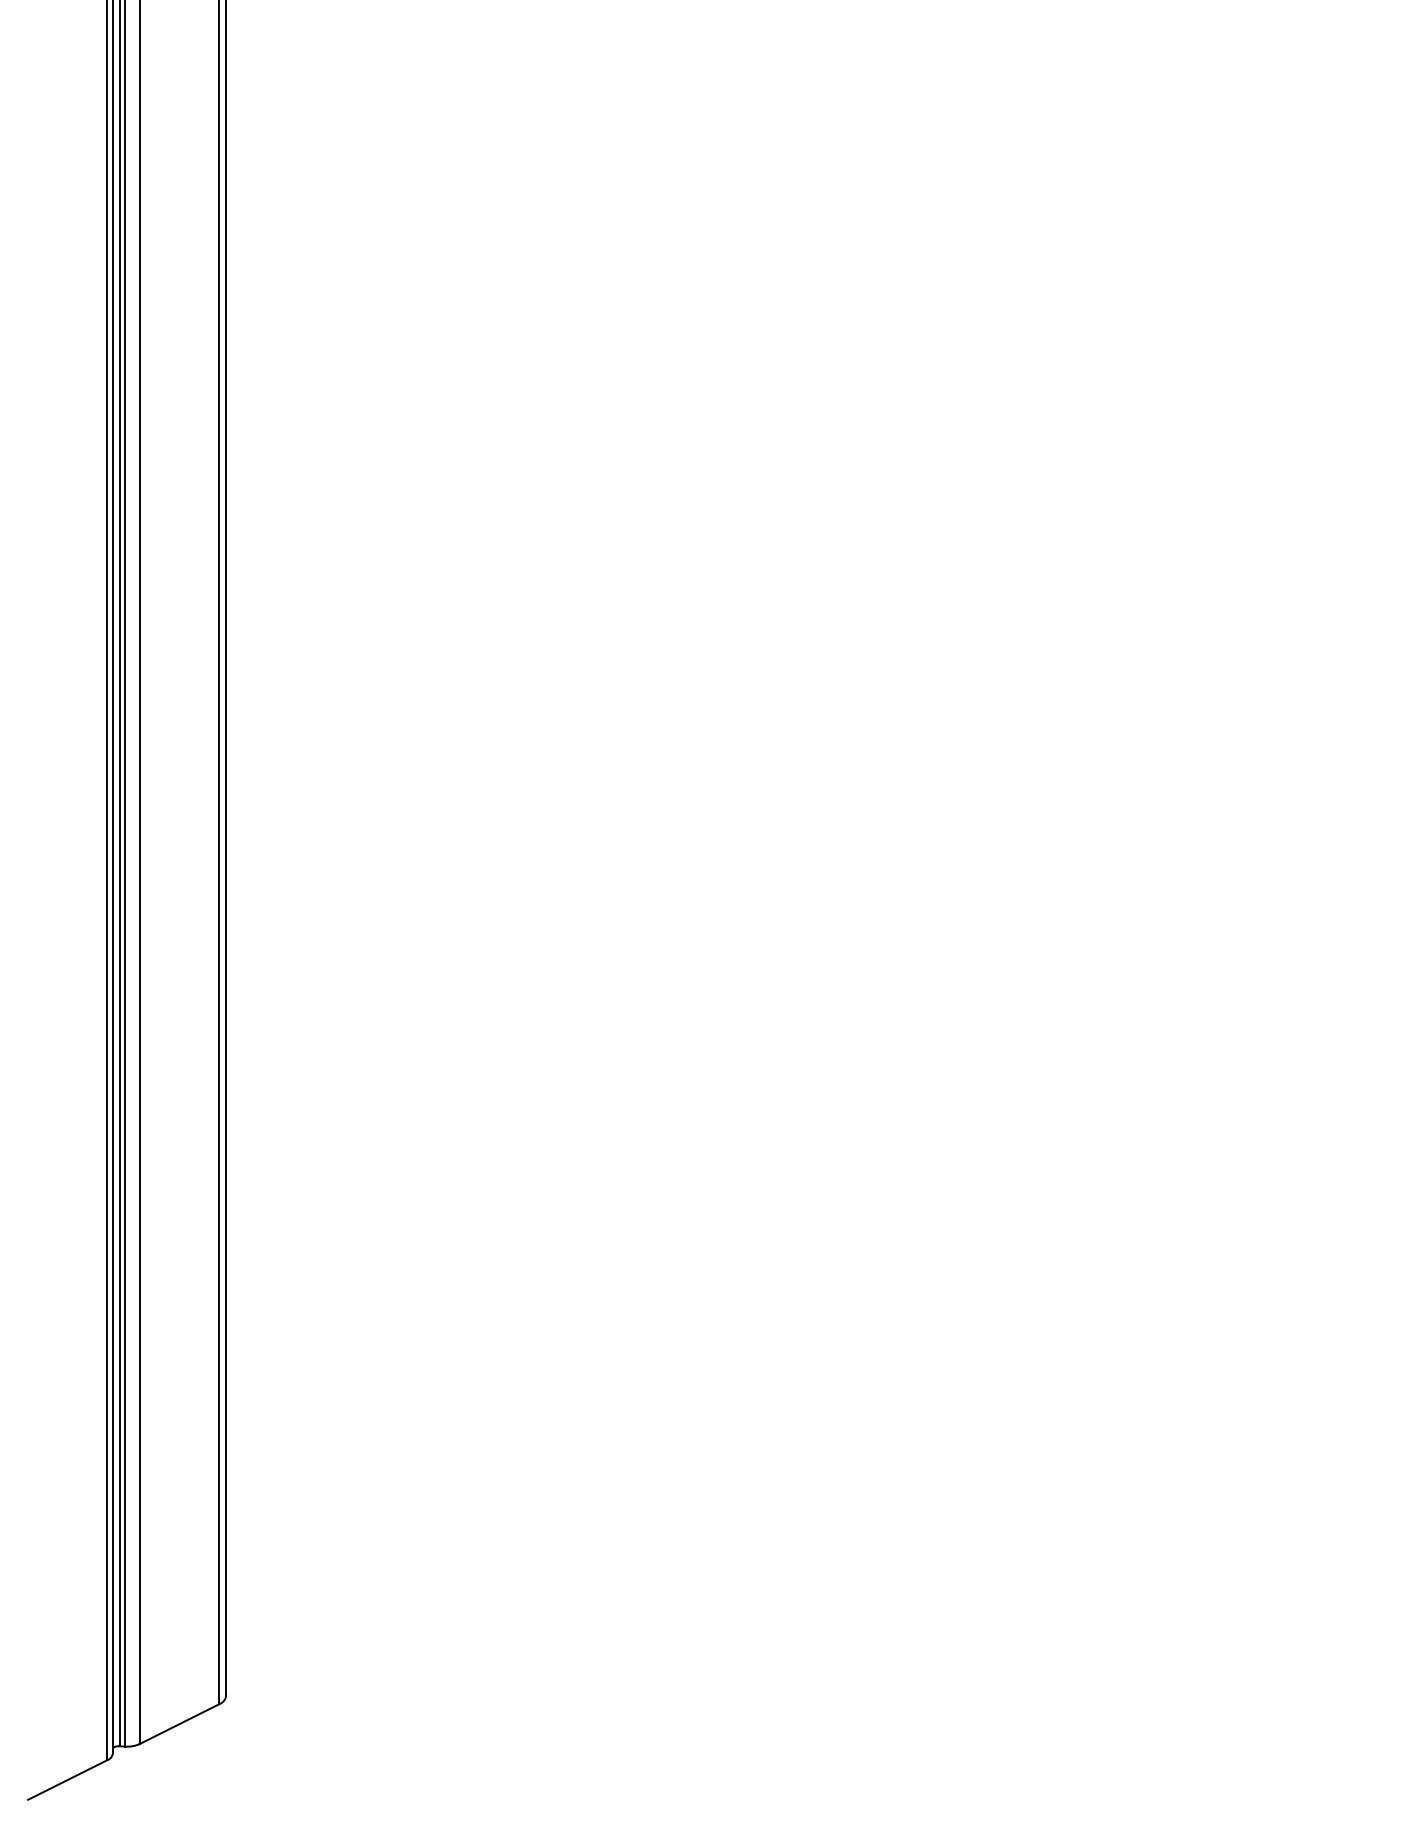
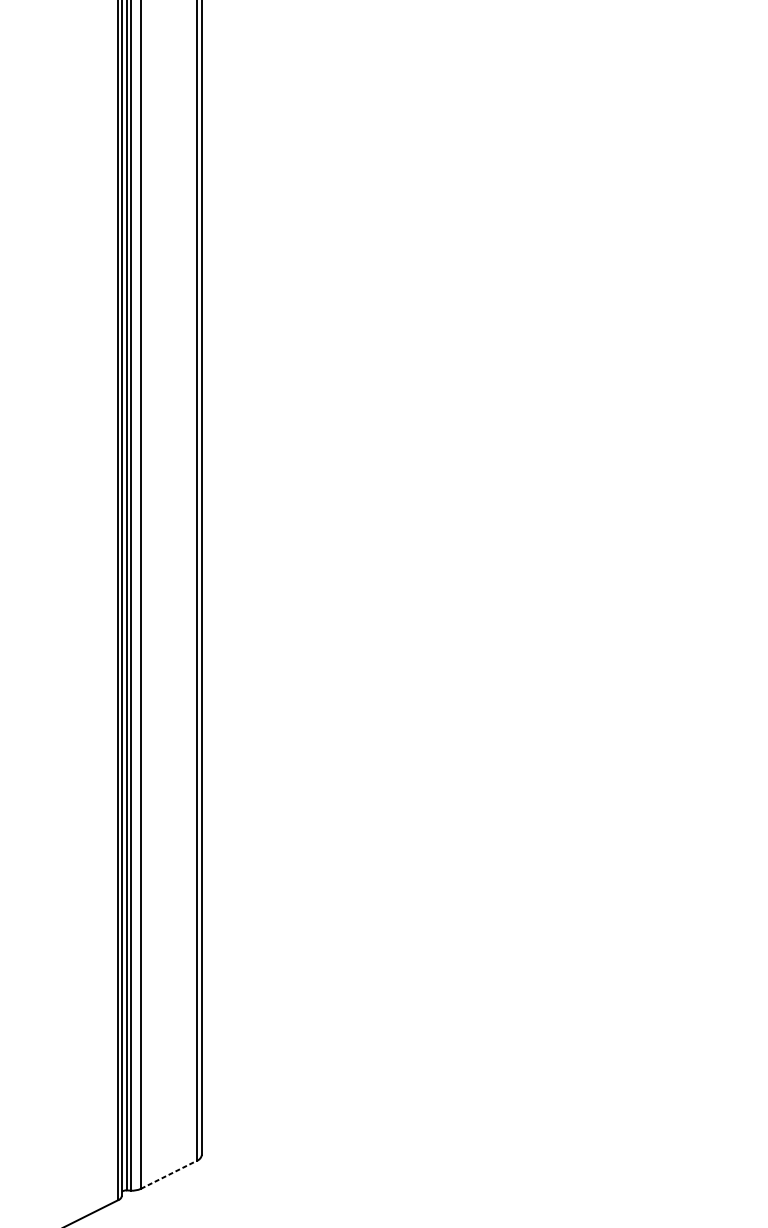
line: (179, 1723) -> (168, 1174), solid -> dashed

